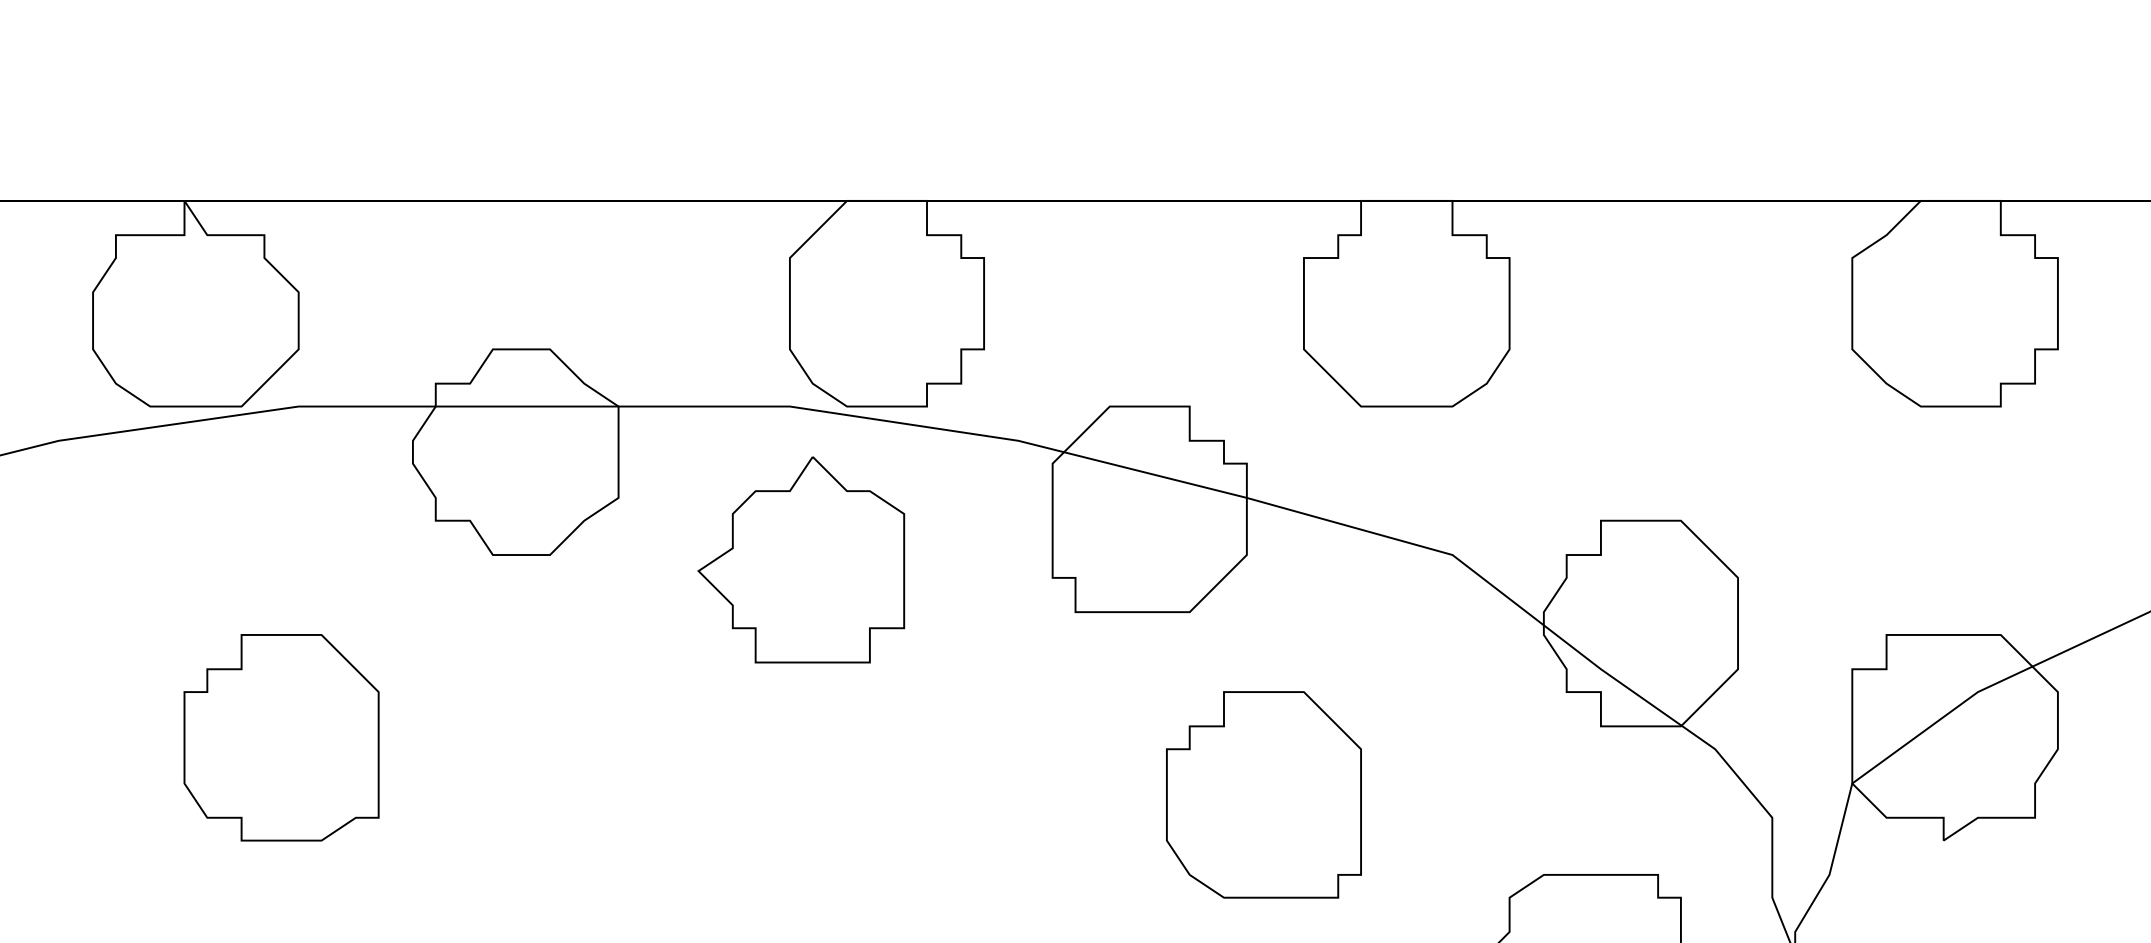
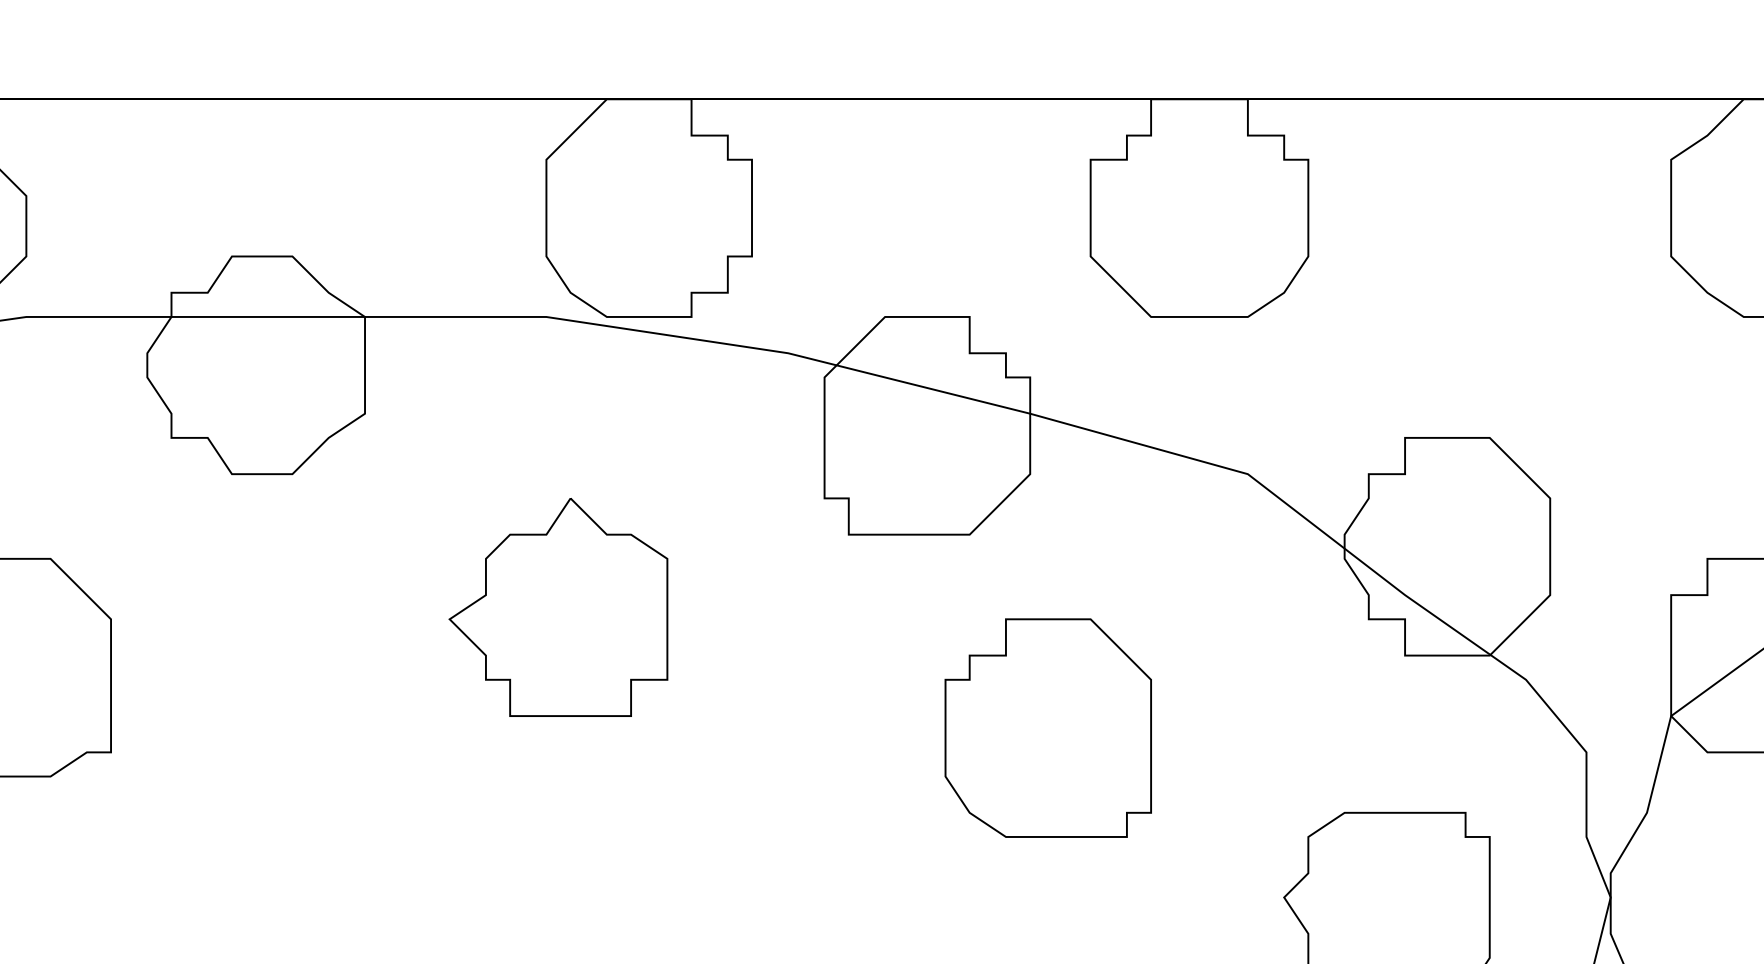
part: (801, 559) -> (558, 607), moved

